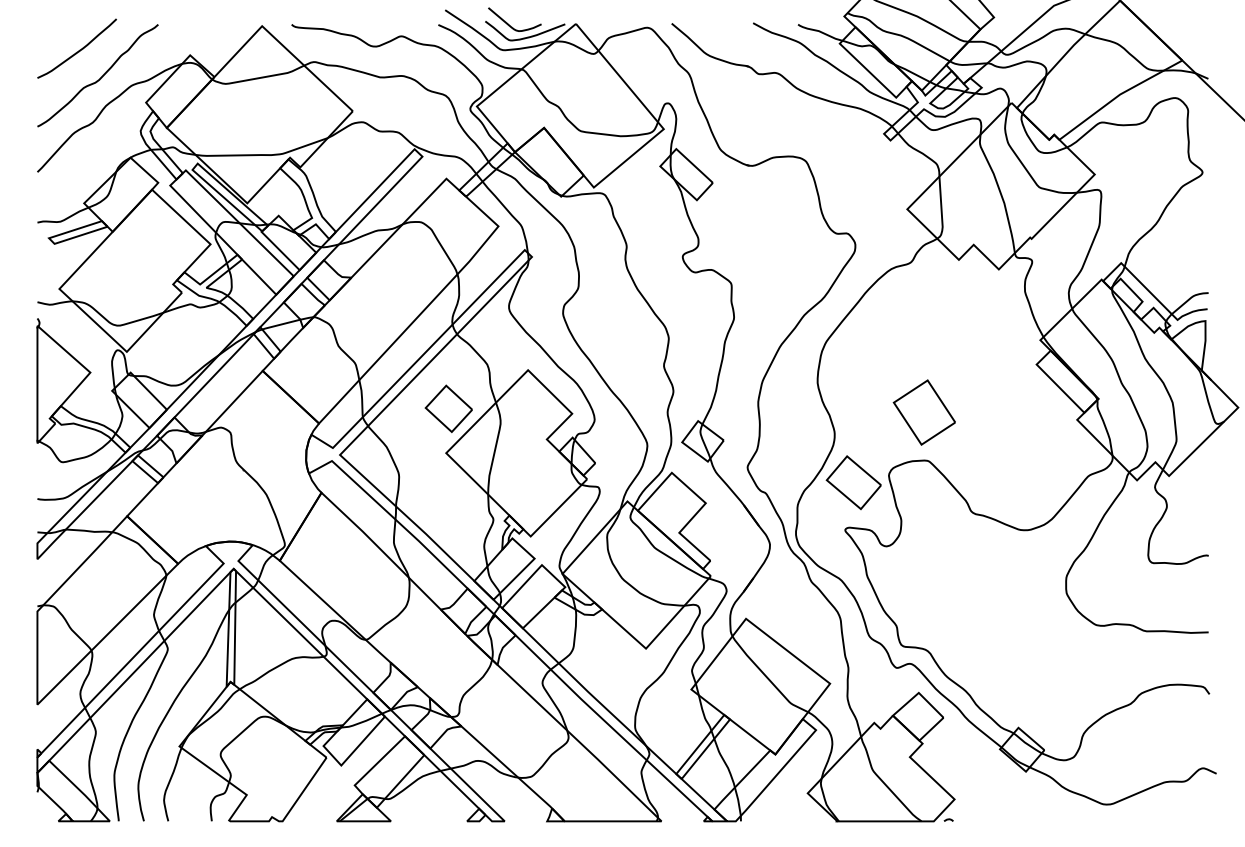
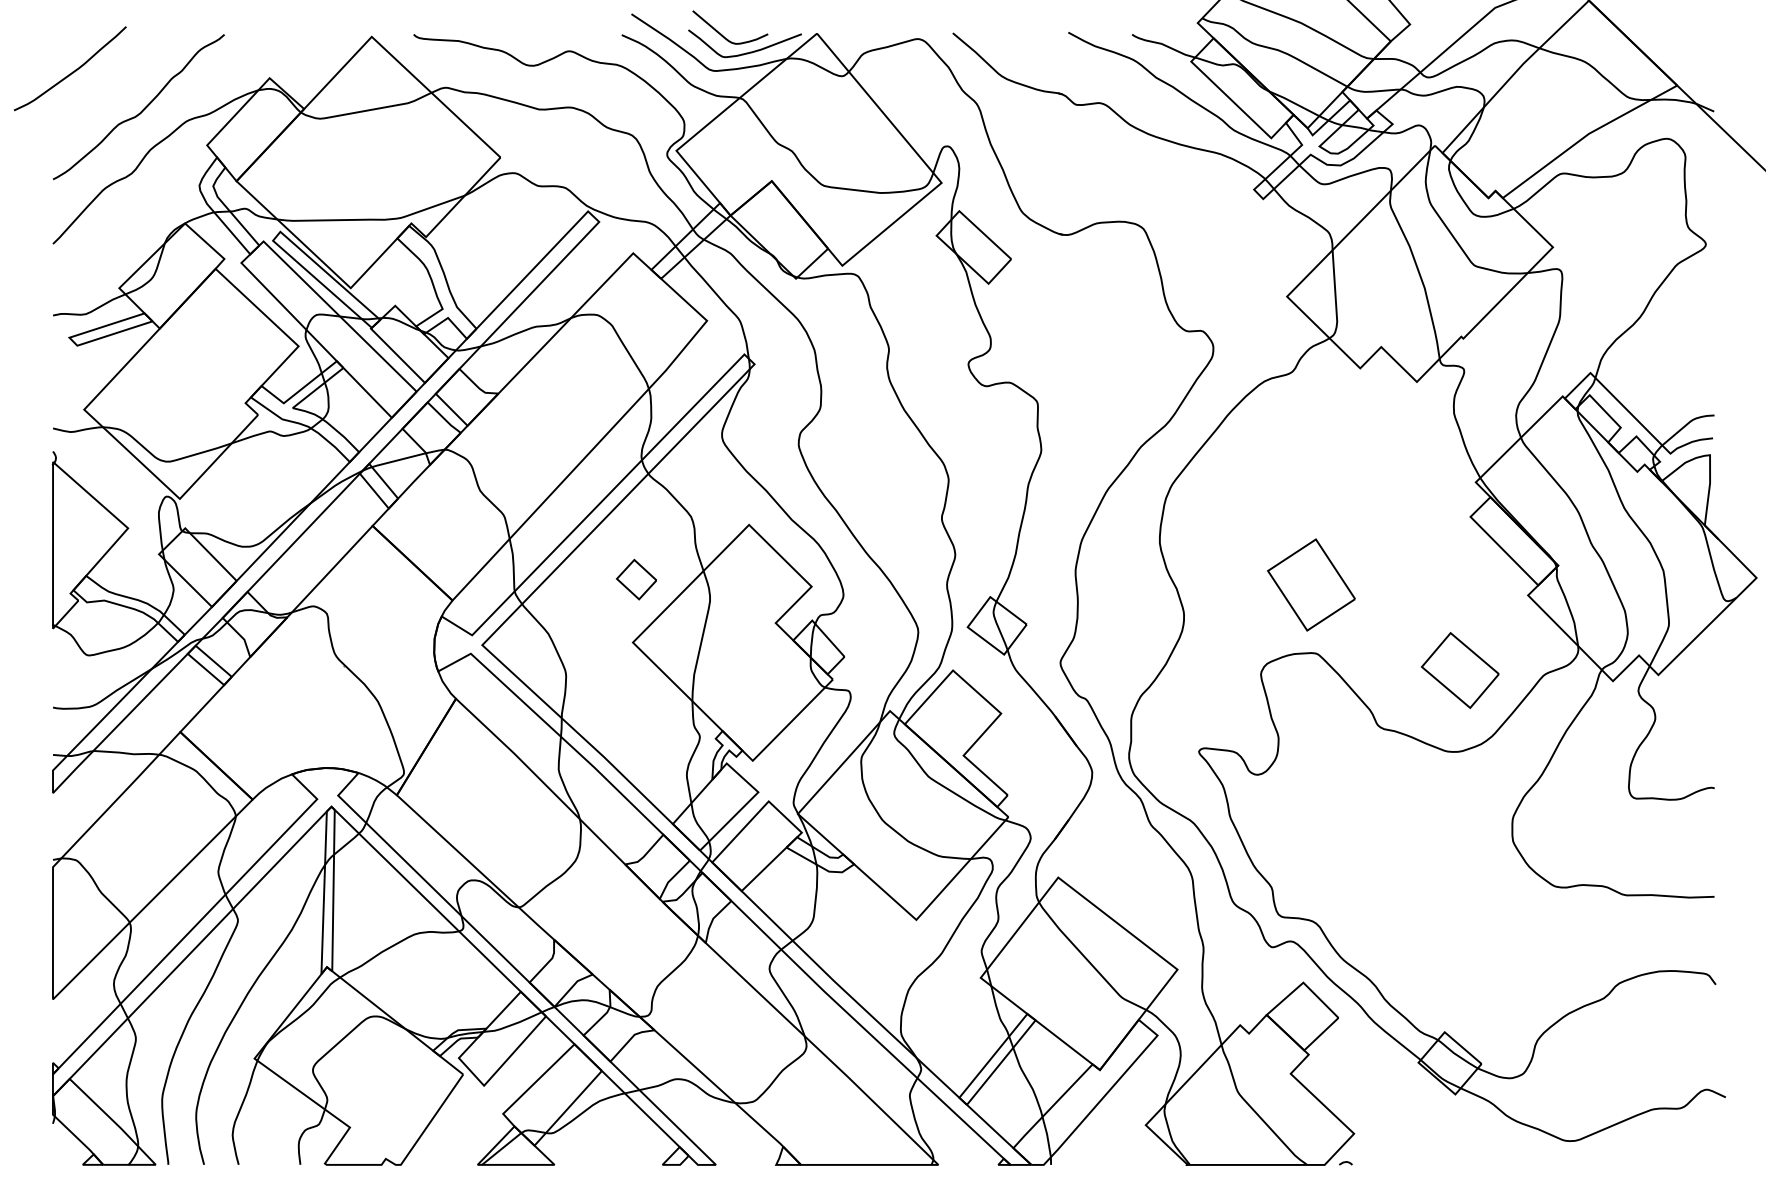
curve: (78, 50) -> (72, 71), moved
part: (448, 408) -> (636, 579), size x0.6
part: (854, 482) -> (1460, 670), moved

